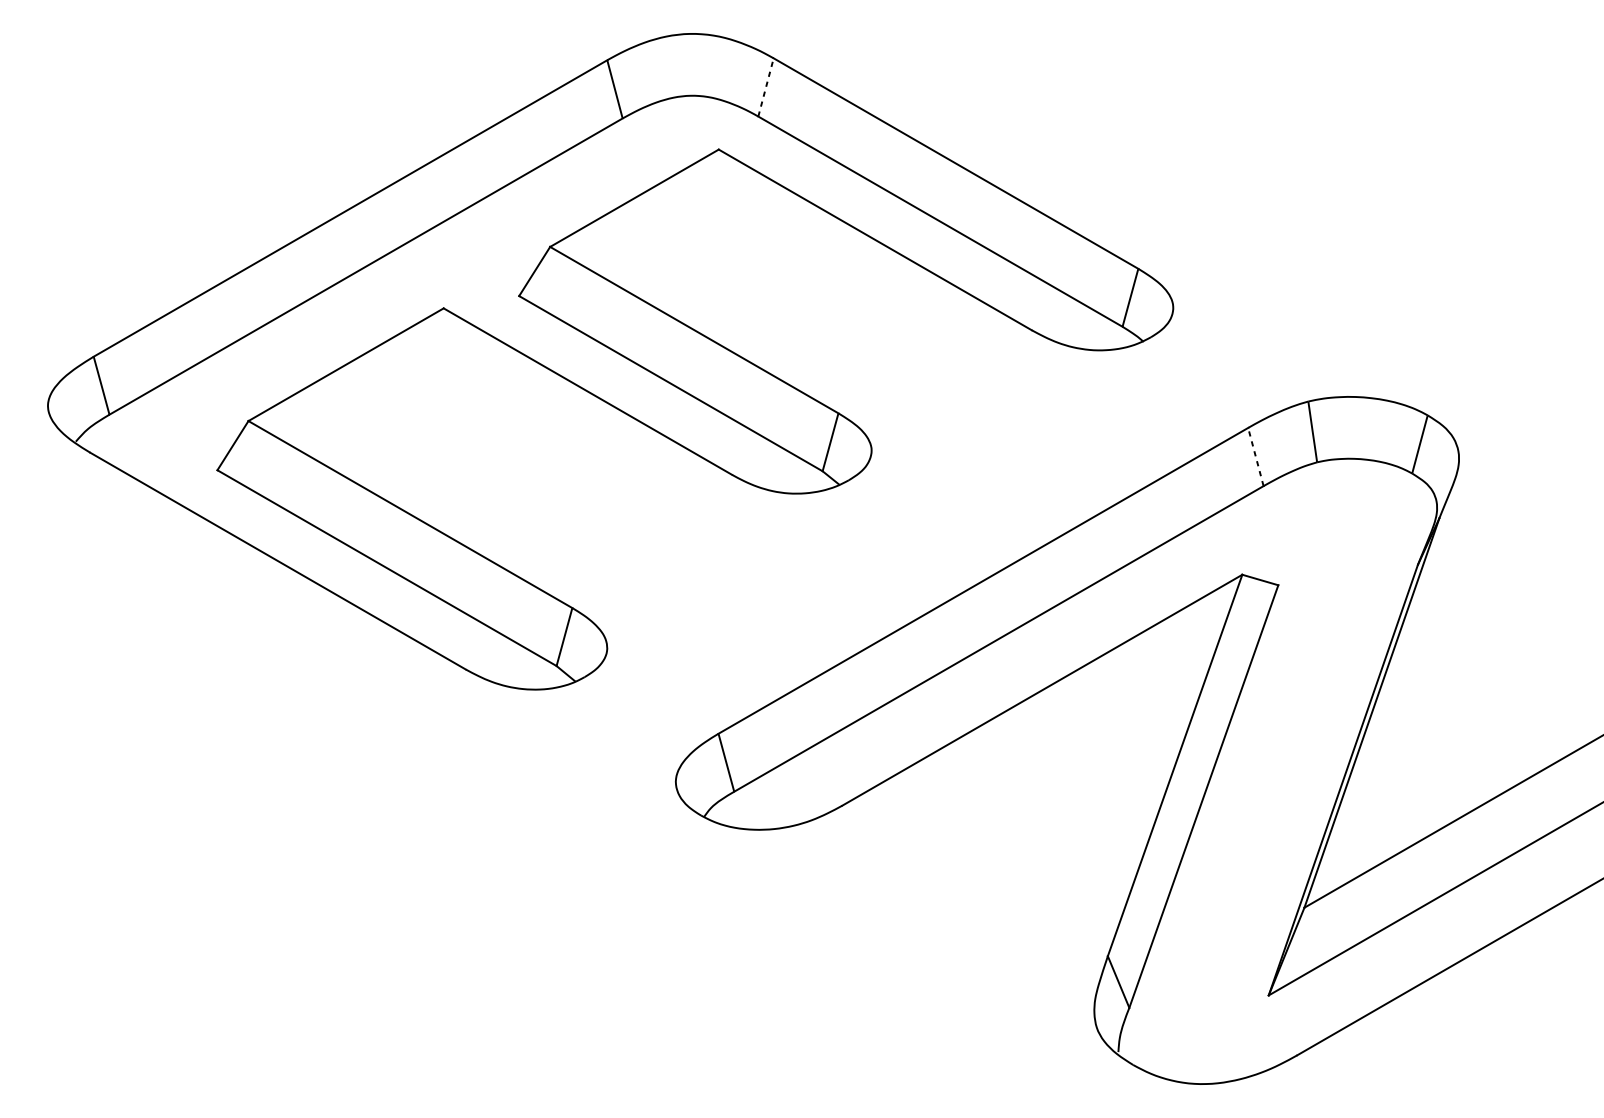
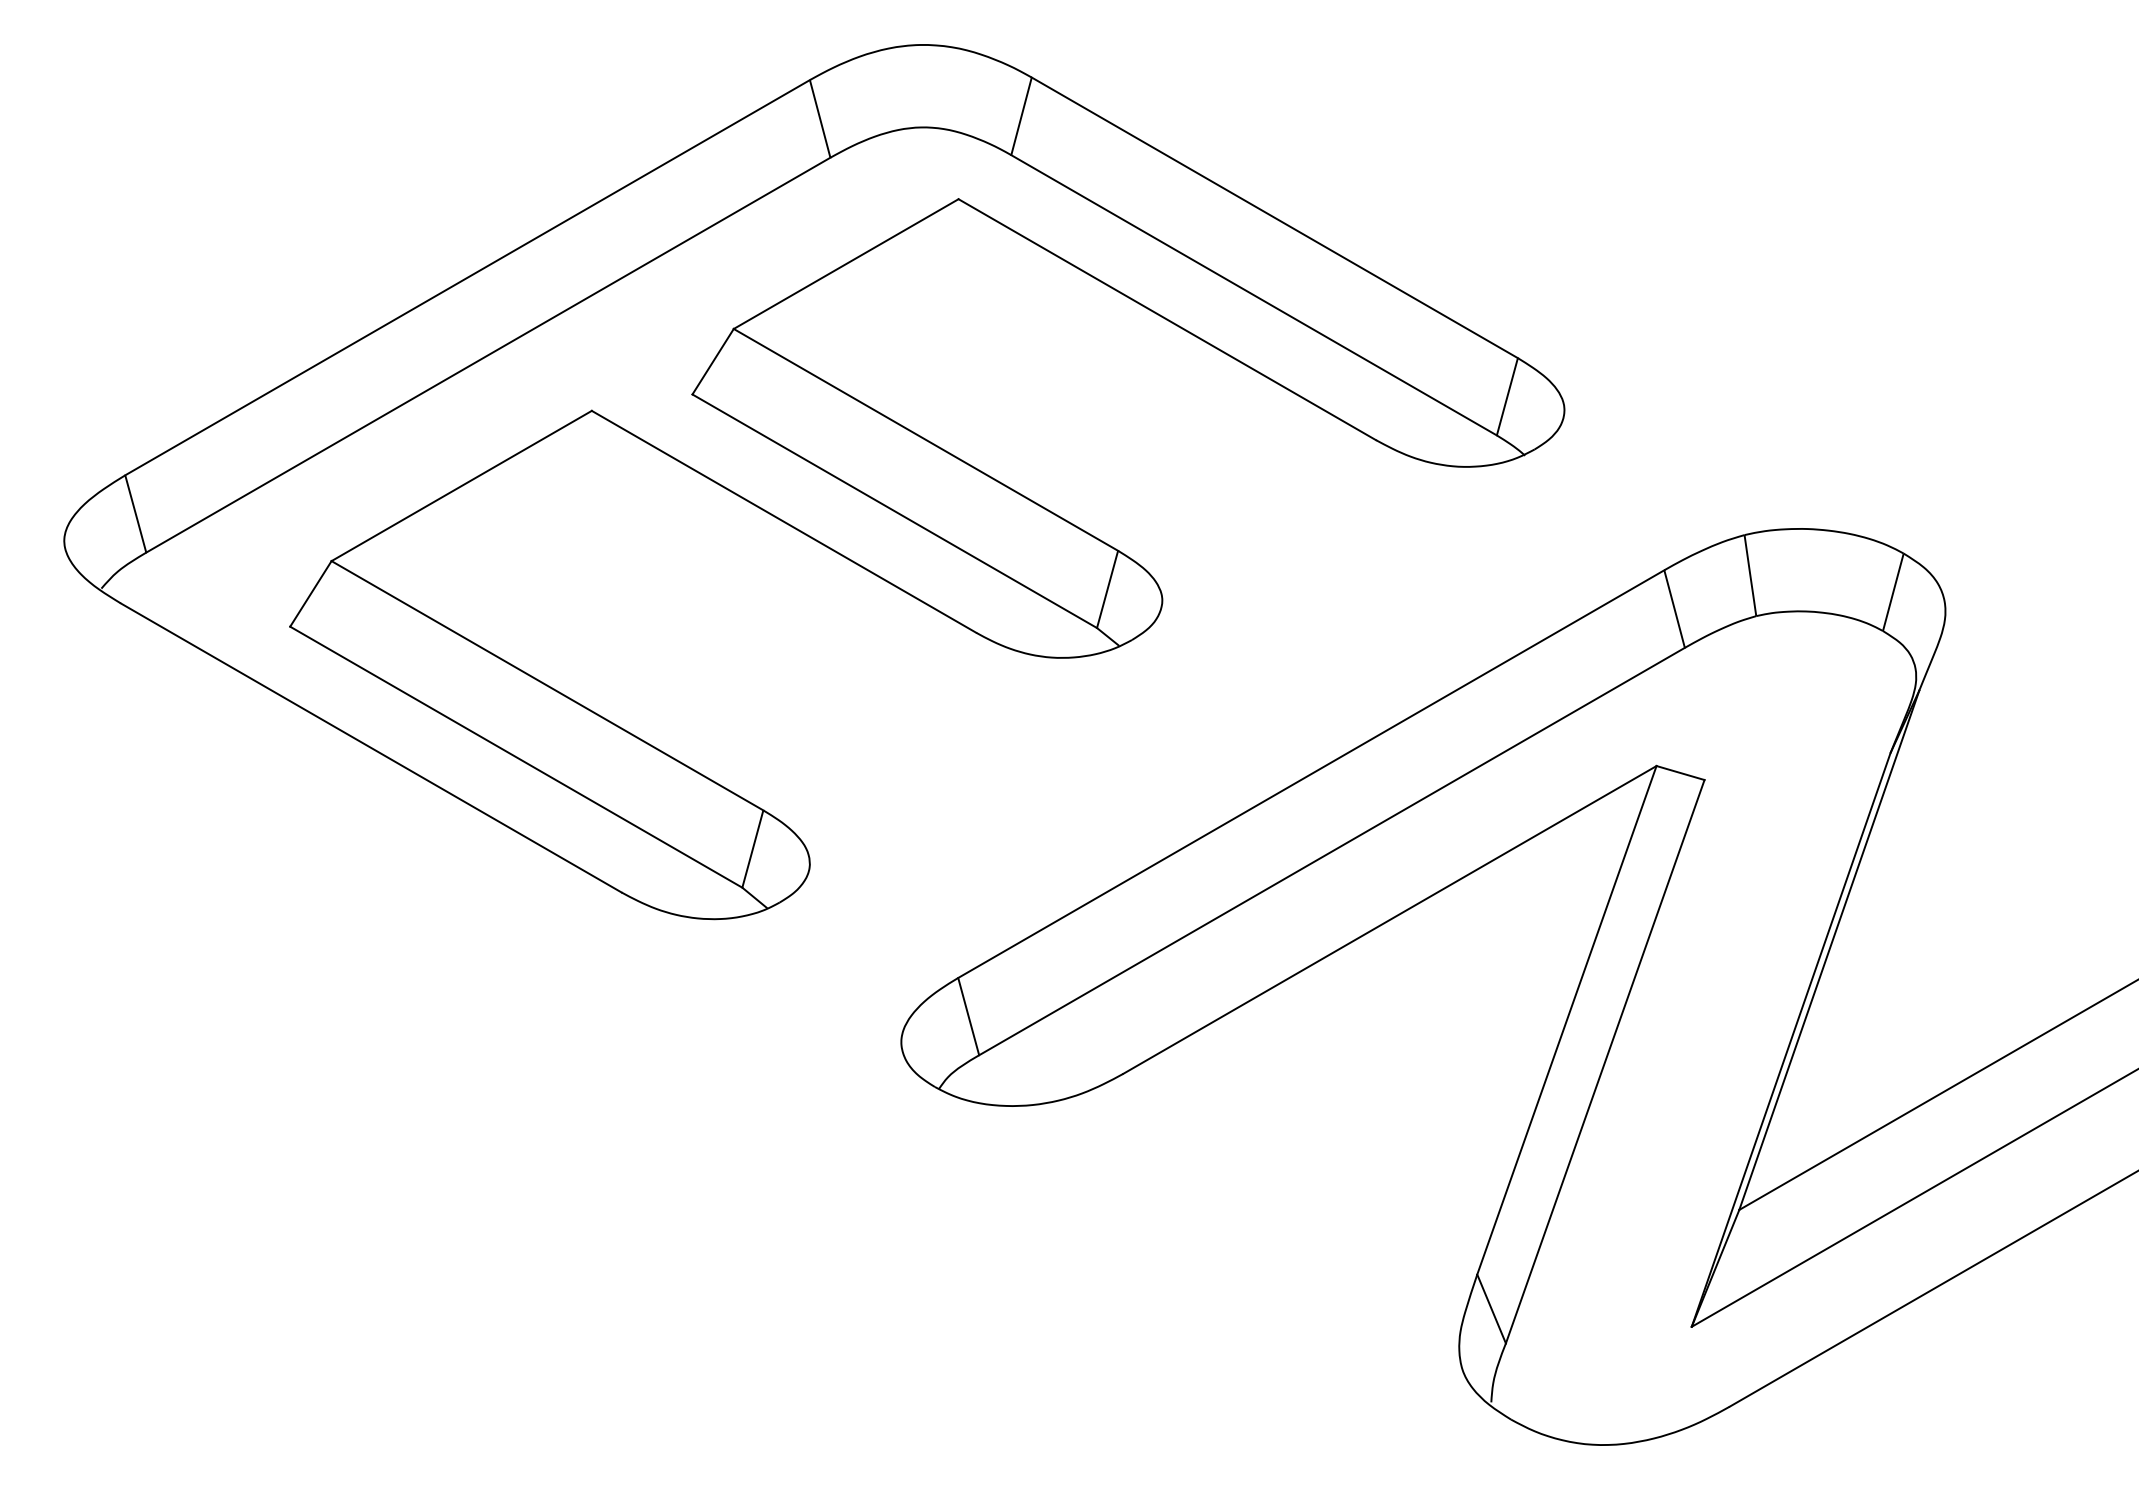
line: (765, 87) -> (1021, 116), dashed -> solid
line: (1255, 457) -> (1674, 609), dashed -> solid

